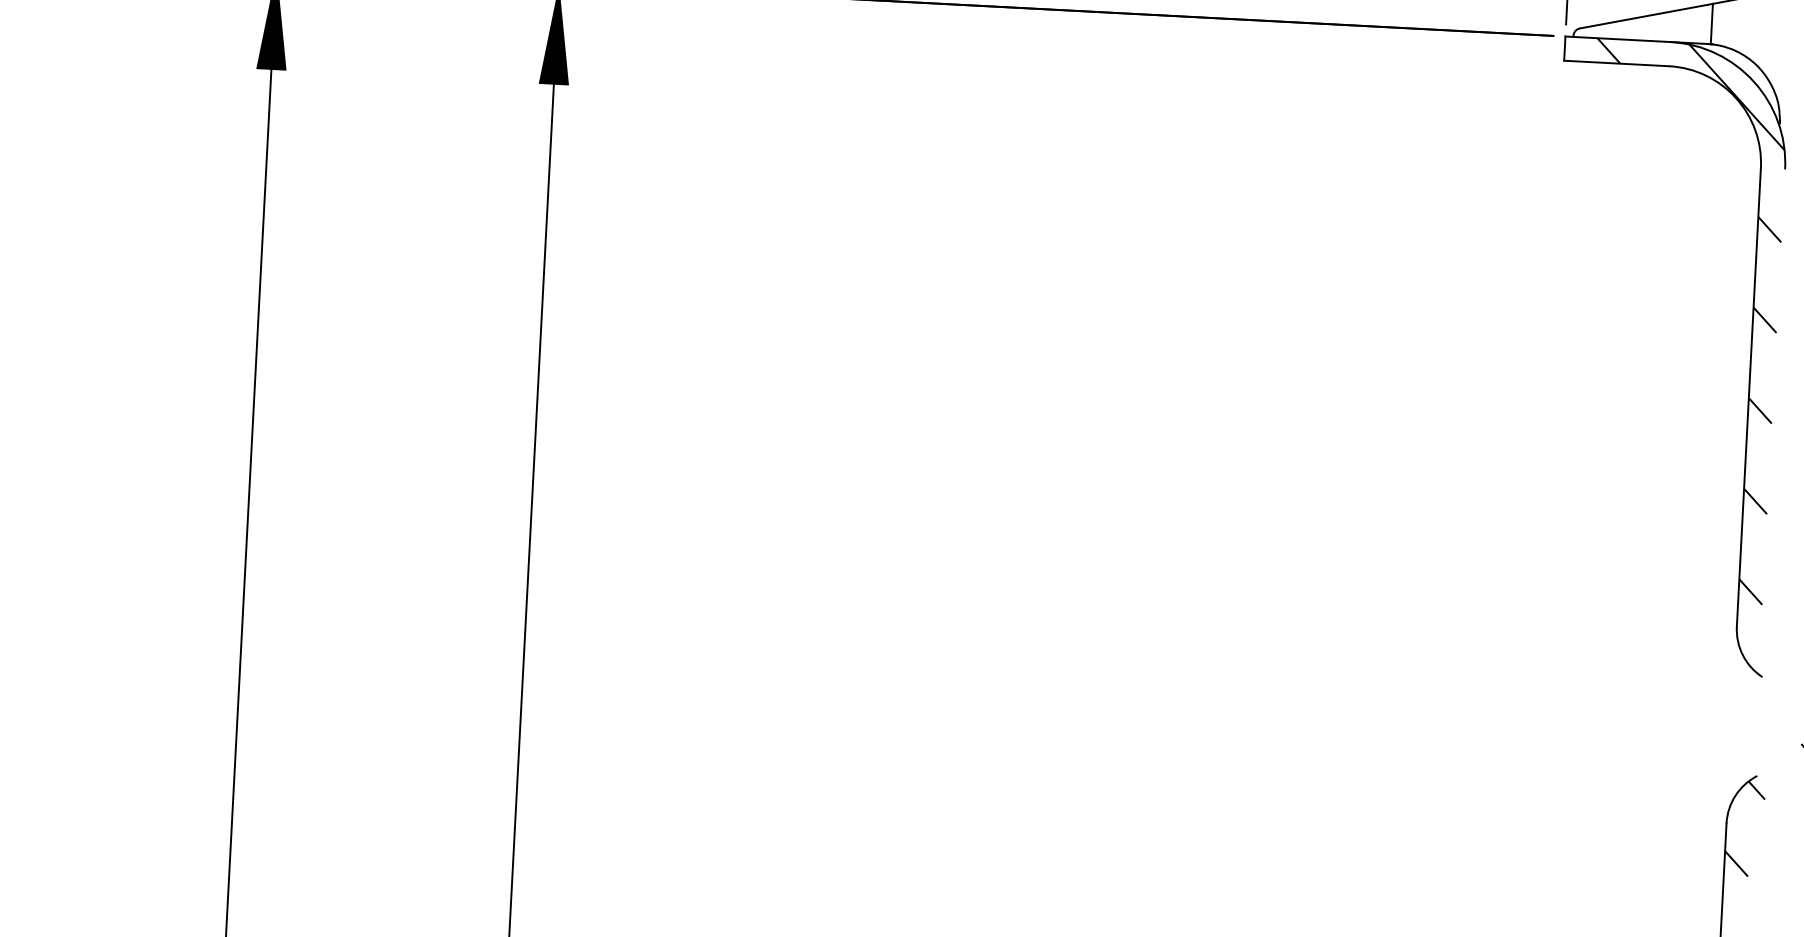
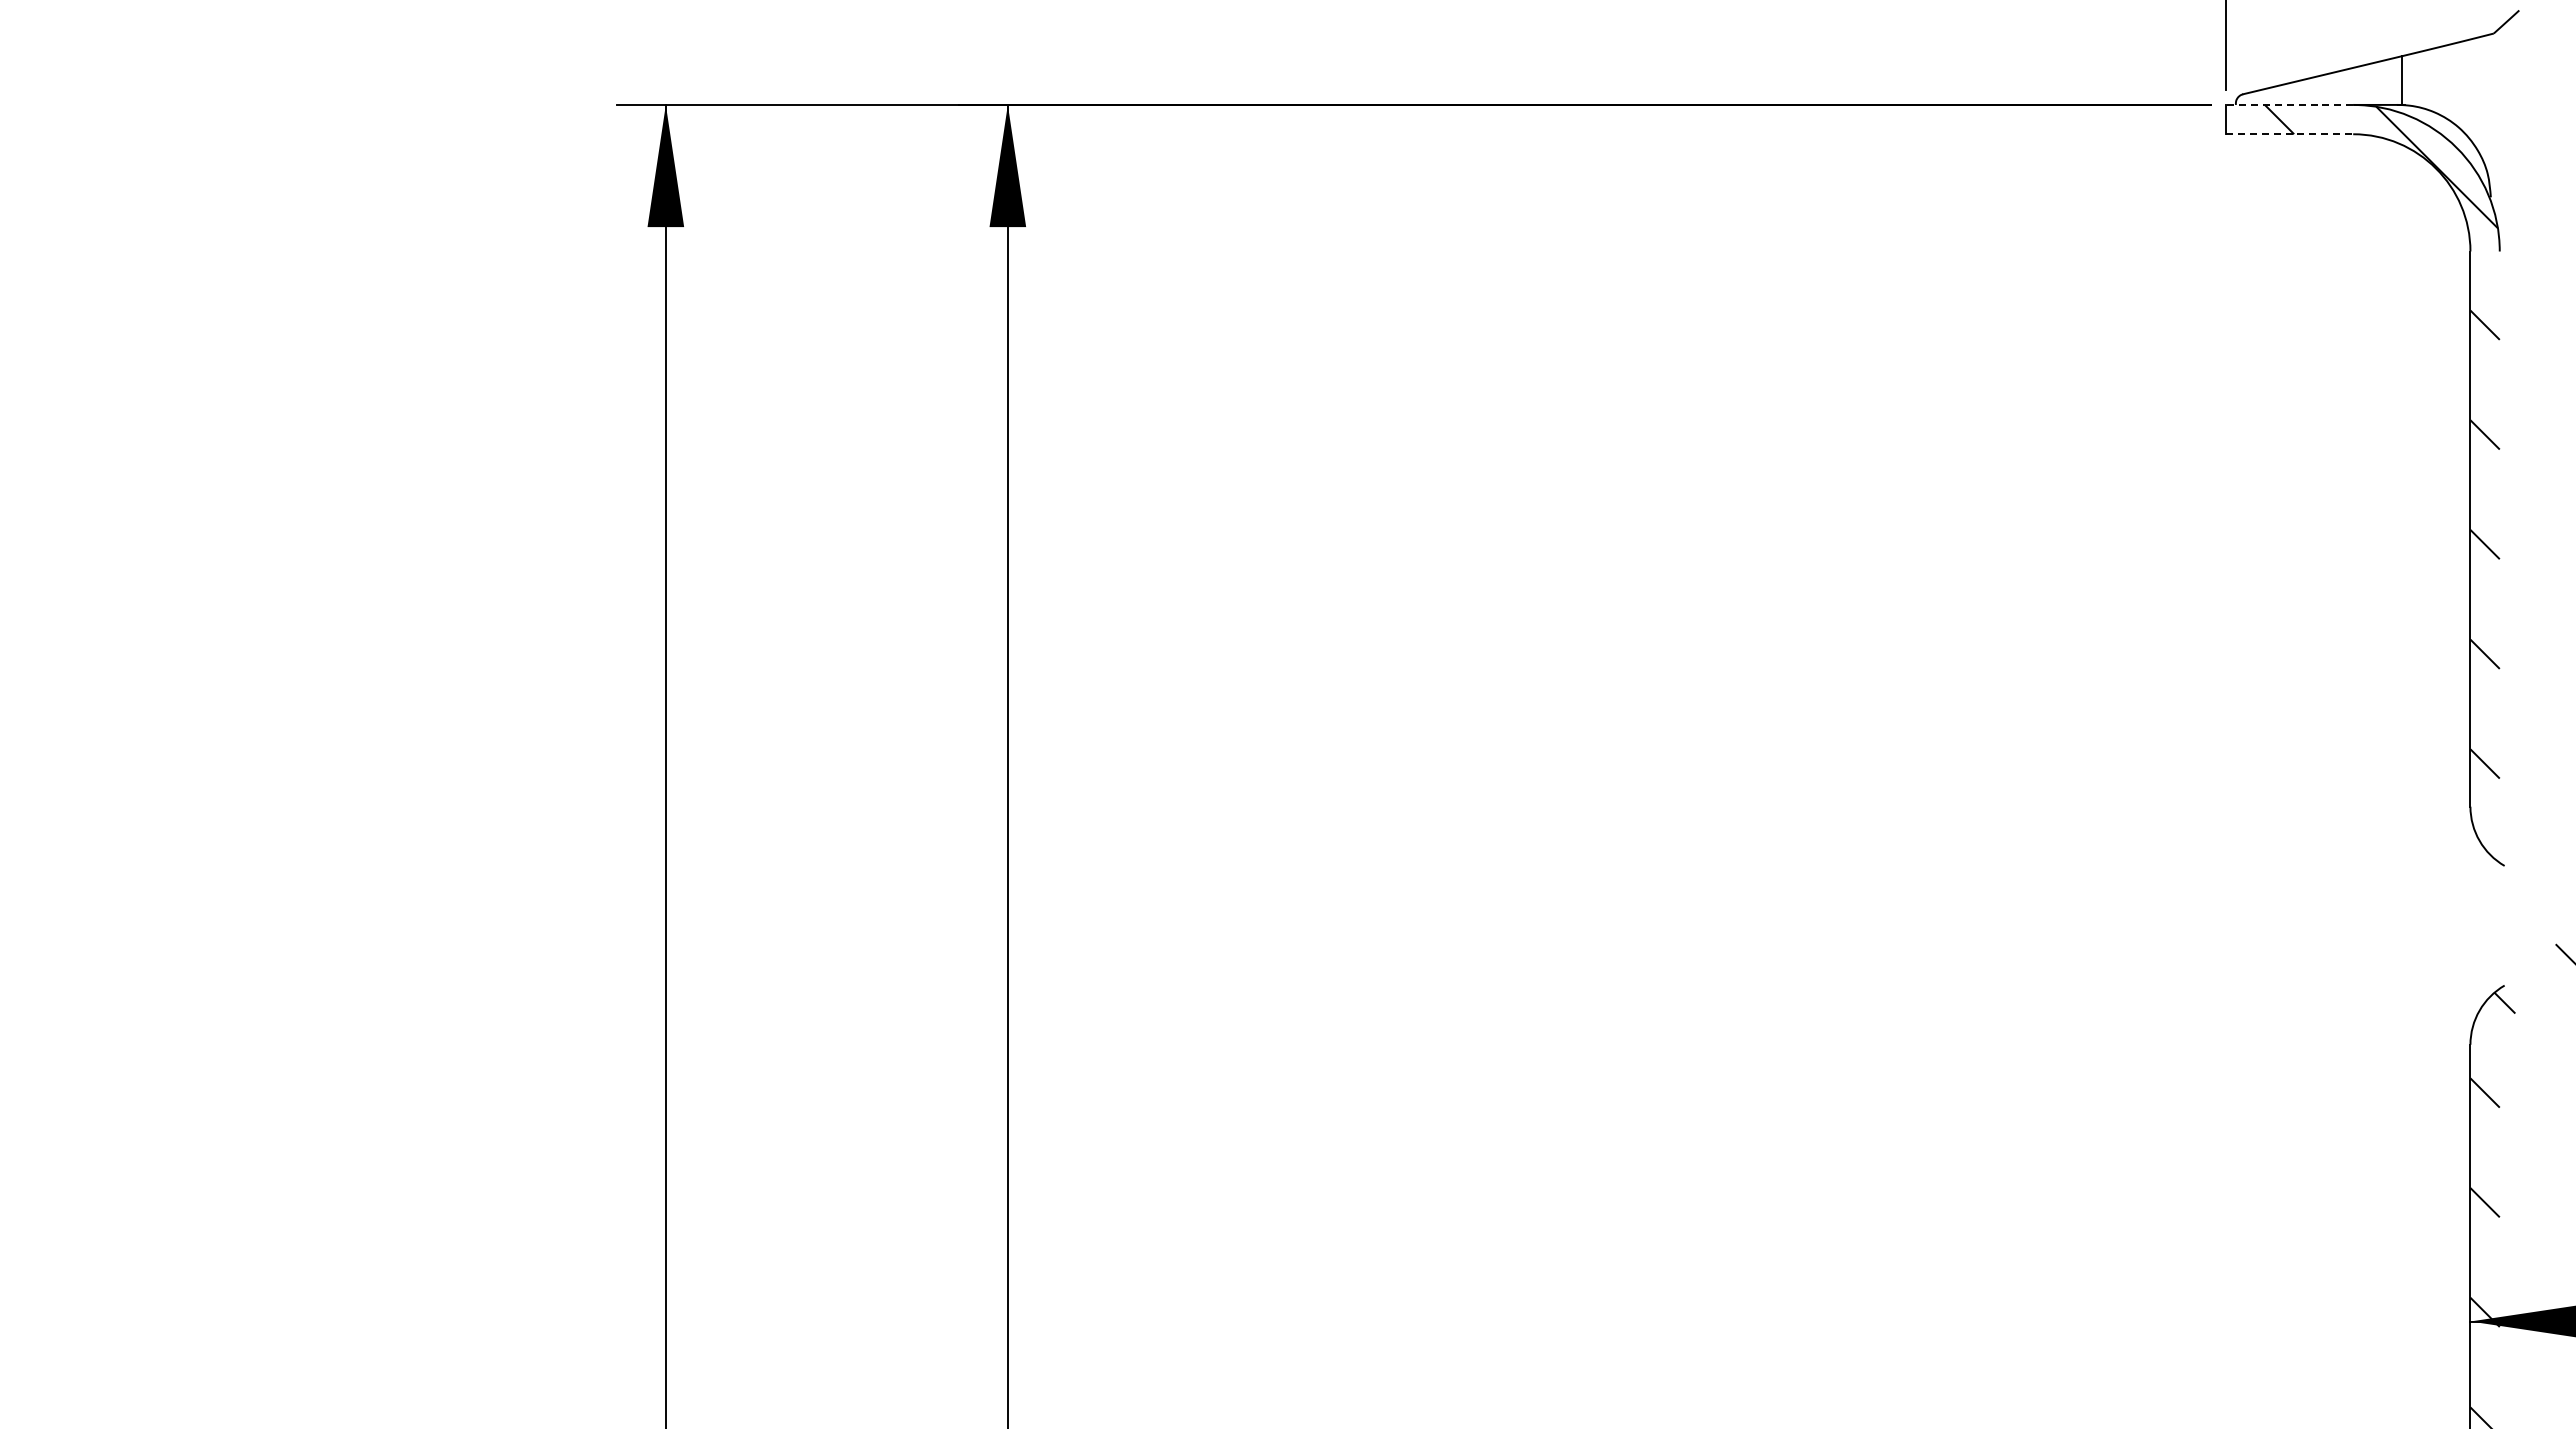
line: (1617, 38) -> (2289, 104), solid -> dashed
line: (1616, 63) -> (2289, 134), solid -> dashed

